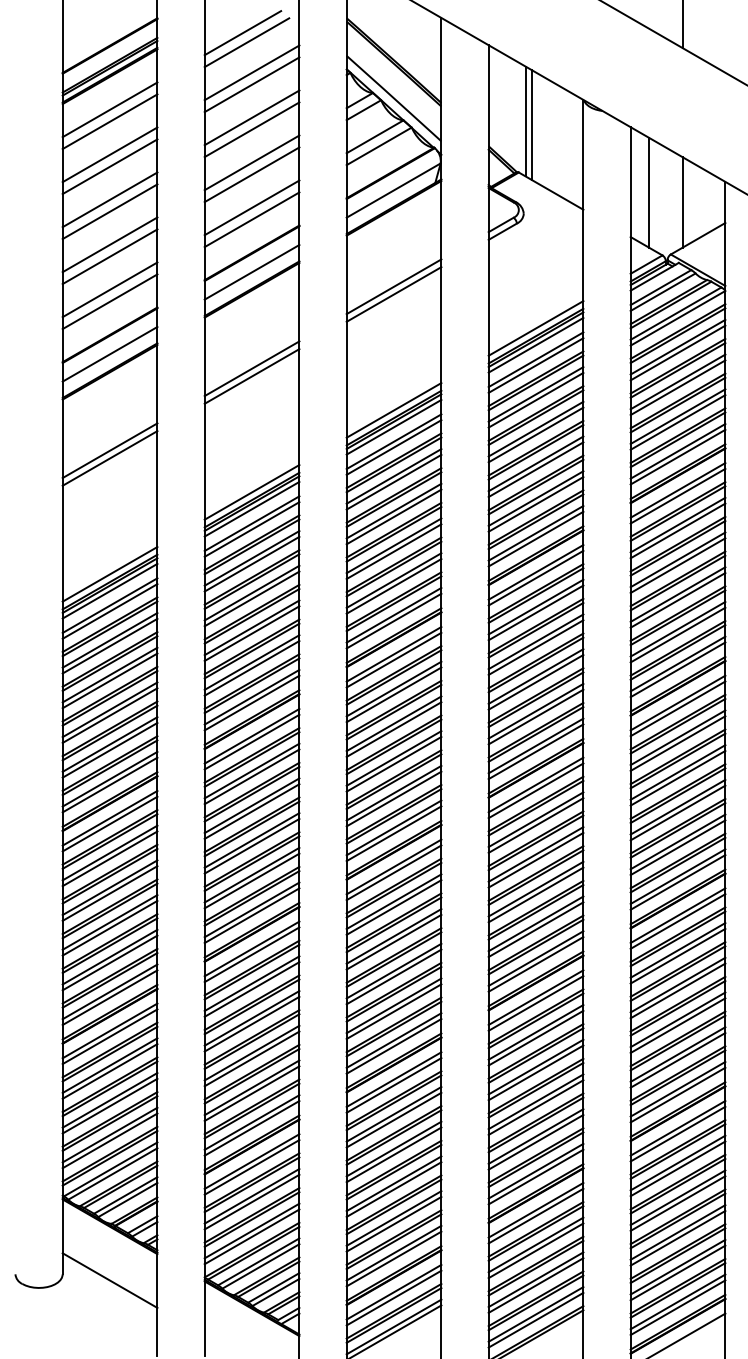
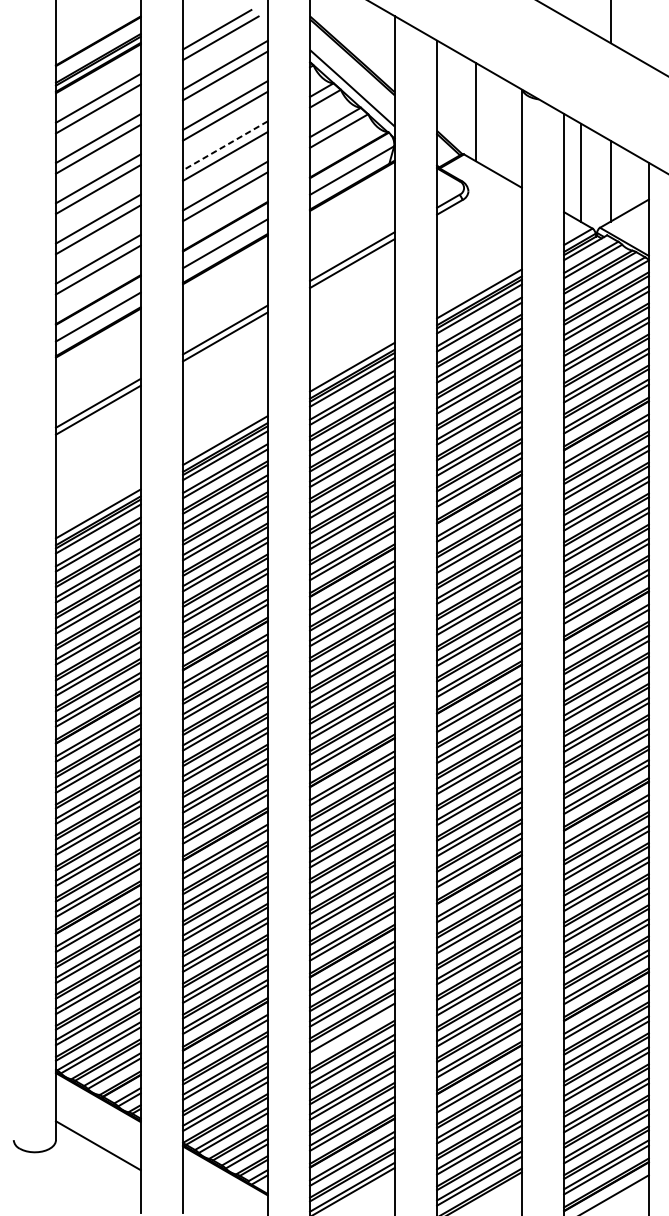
line: (525, 121) -> (470, 108), removed
line: (252, 162) -> (225, 145), solid -> dashed
line: (393, 1154) -> (351, 1032), removed

